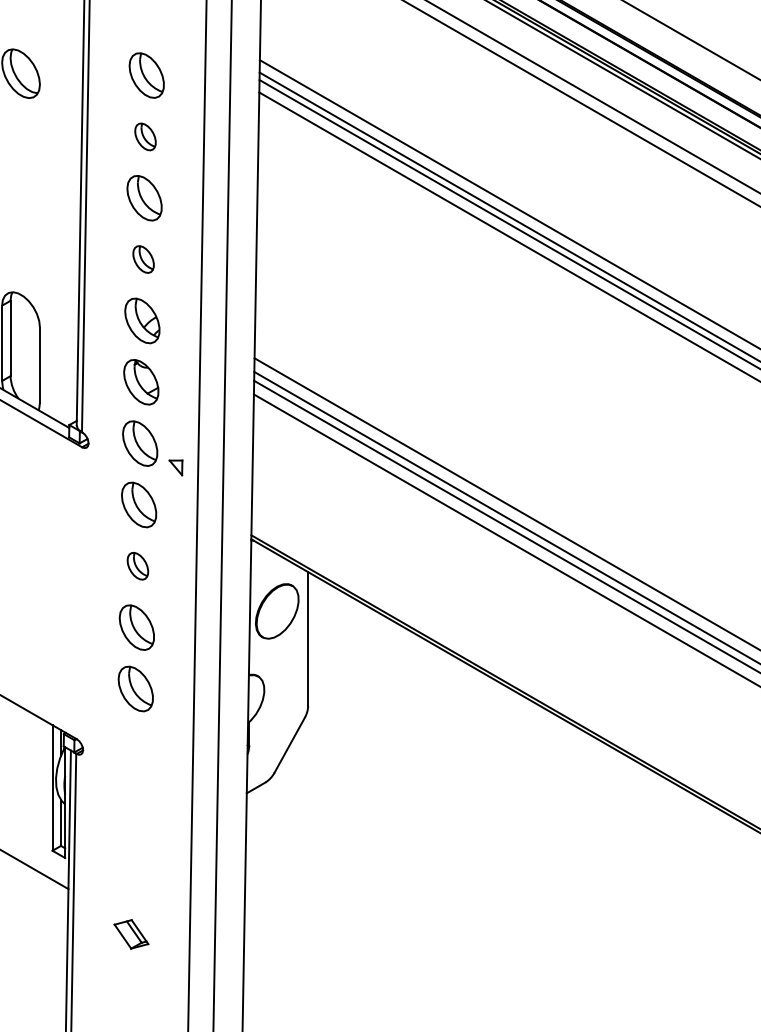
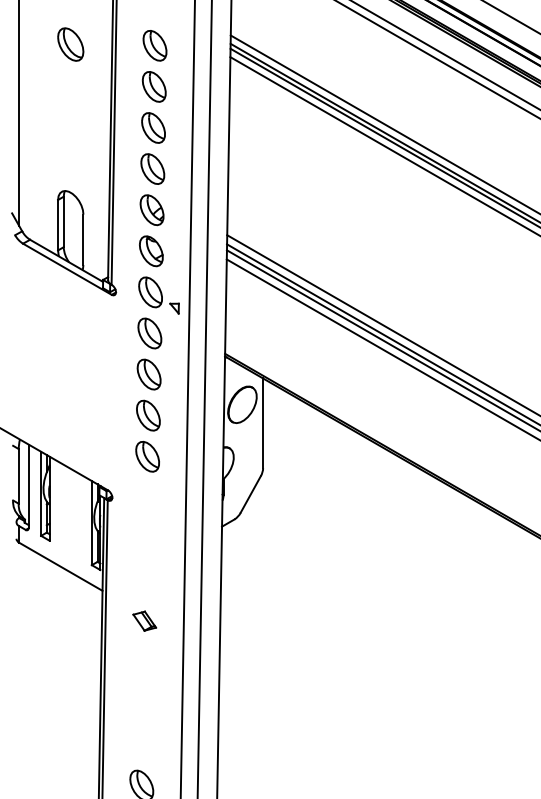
part: (144, 136) -> (153, 86), size x1.67
part: (143, 258) -> (152, 168), size x1.67
part: (137, 566) -> (148, 374), size x1.67

